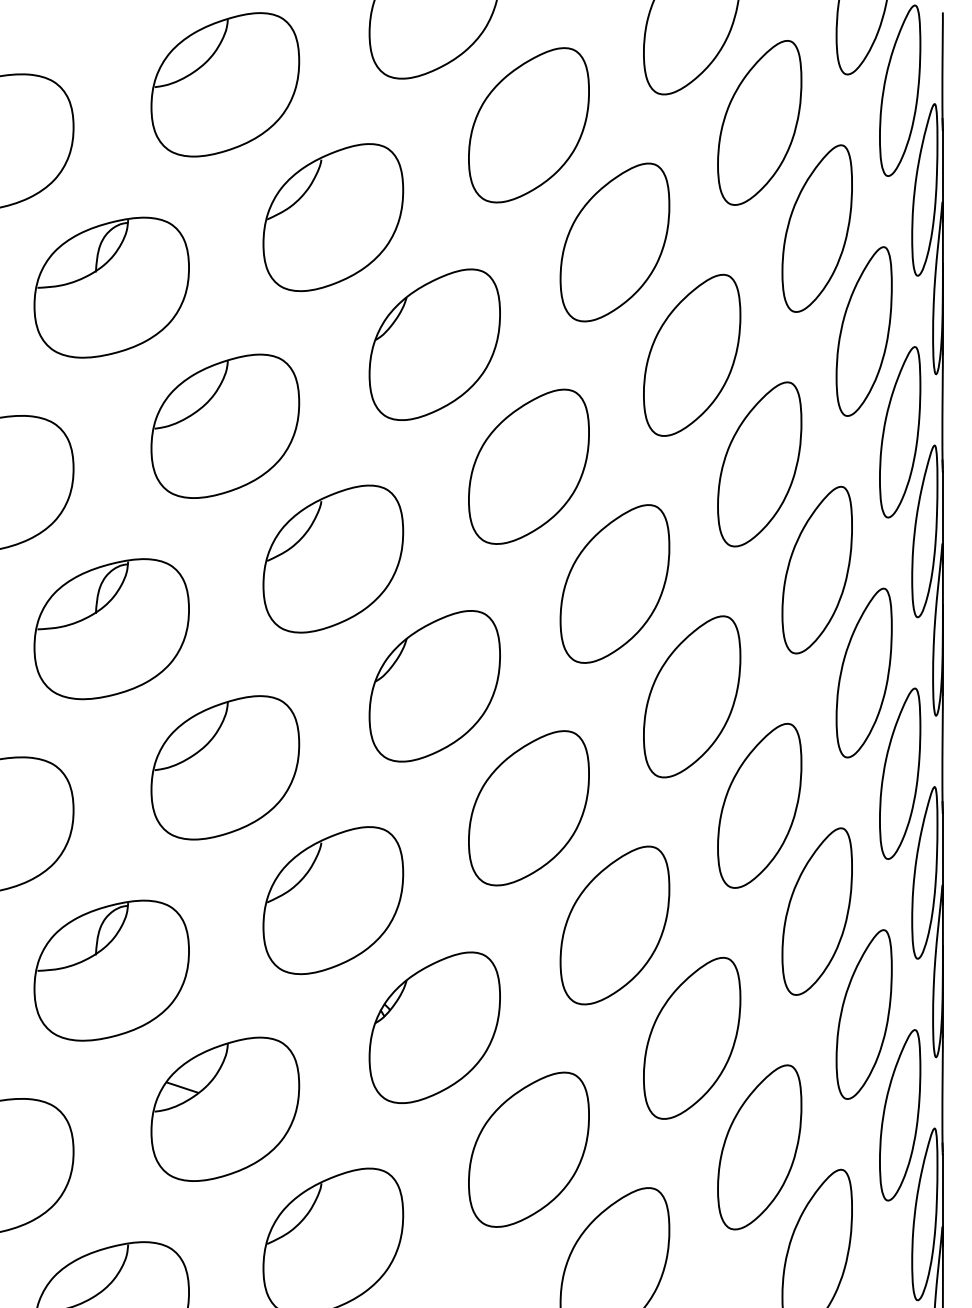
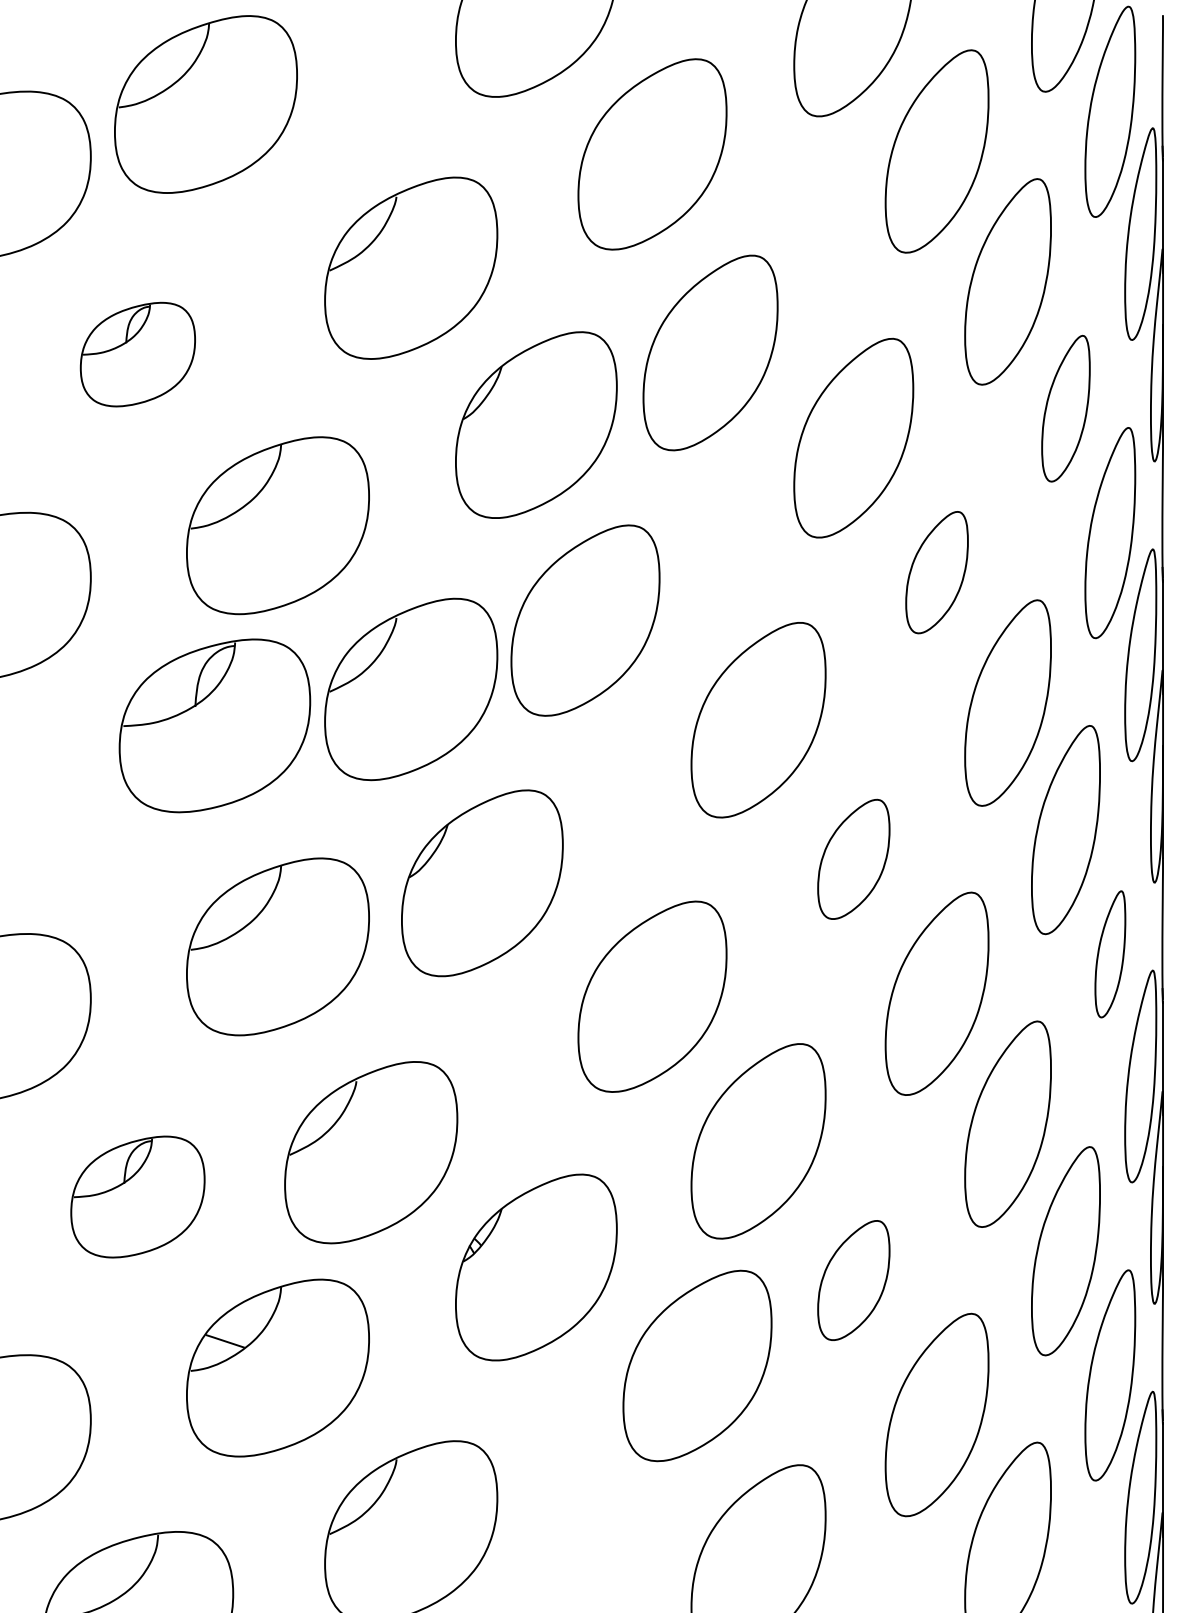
part: (224, 84) -> (205, 104), moved
part: (614, 242) -> (710, 352), moved
part: (111, 287) -> (137, 354), size x0.6
part: (863, 331) -> (1065, 408), size x0.7
part: (759, 464) -> (936, 572), size x0.6
part: (528, 466) -> (585, 620), moved
part: (111, 628) -> (214, 725), moved
part: (434, 686) -> (482, 883), moved
part: (691, 696) -> (853, 859), size x0.6
part: (900, 773) -> (1110, 954), size x0.6
part: (333, 900) -> (371, 1152), moved
part: (111, 970) -> (137, 1196), size x0.7
part: (691, 1038) -> (853, 1280), size x0.6
part: (528, 1149) -> (697, 1365), moved

